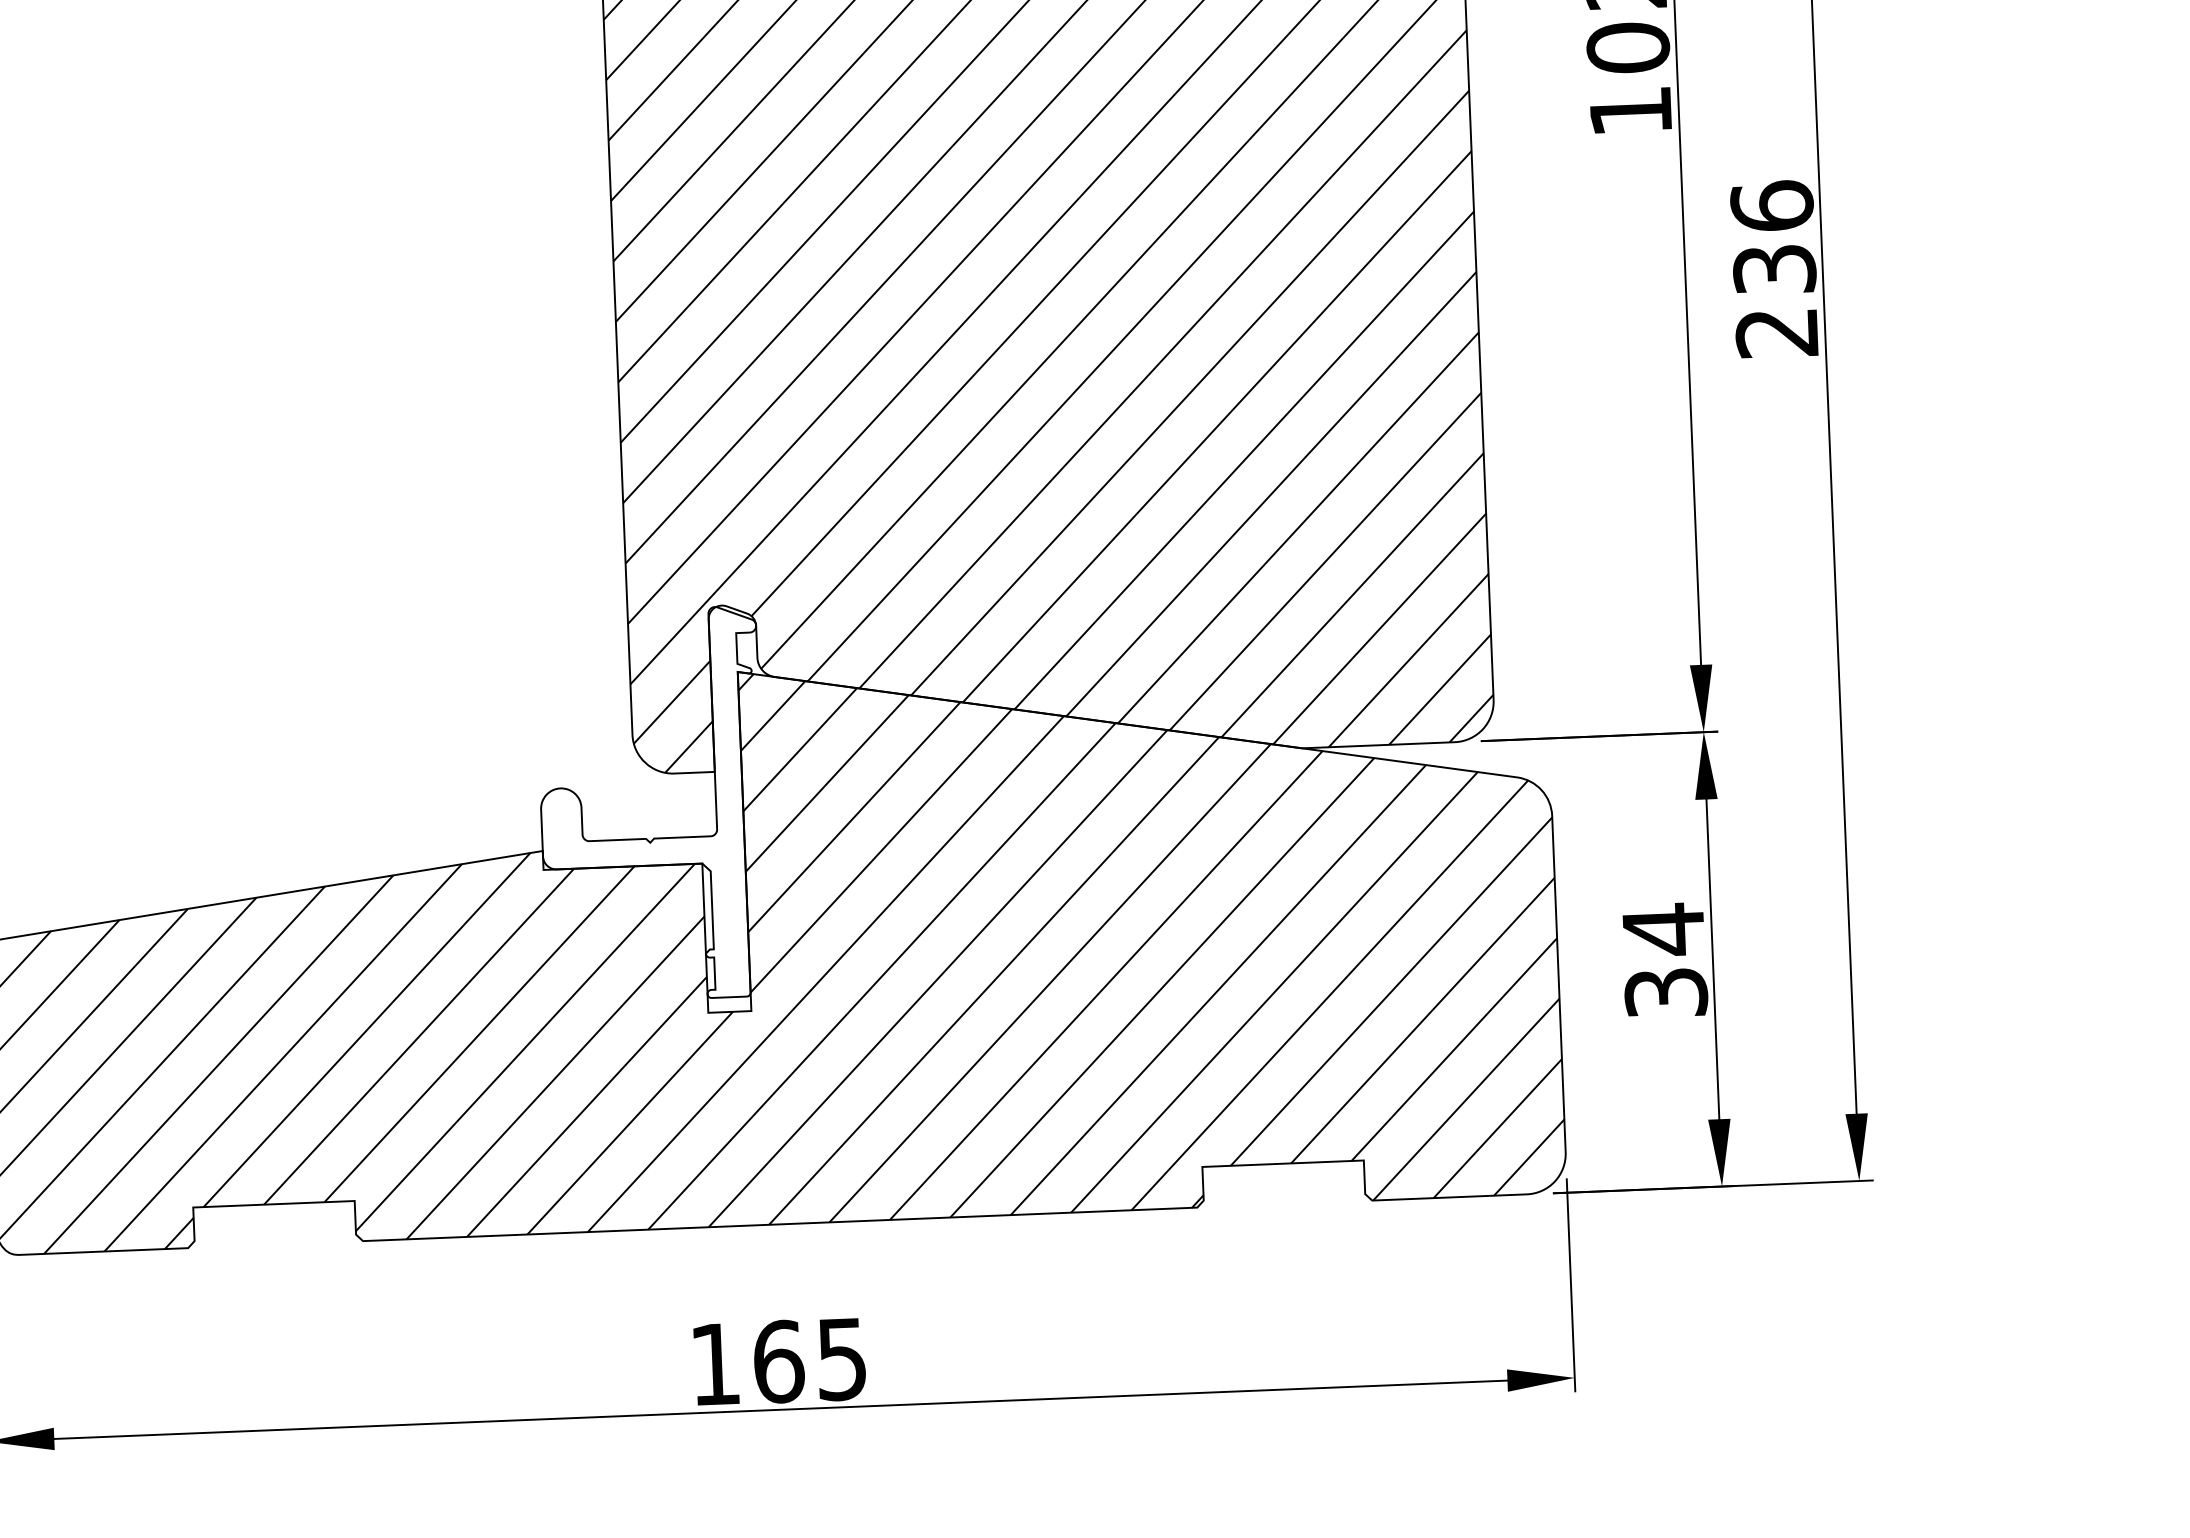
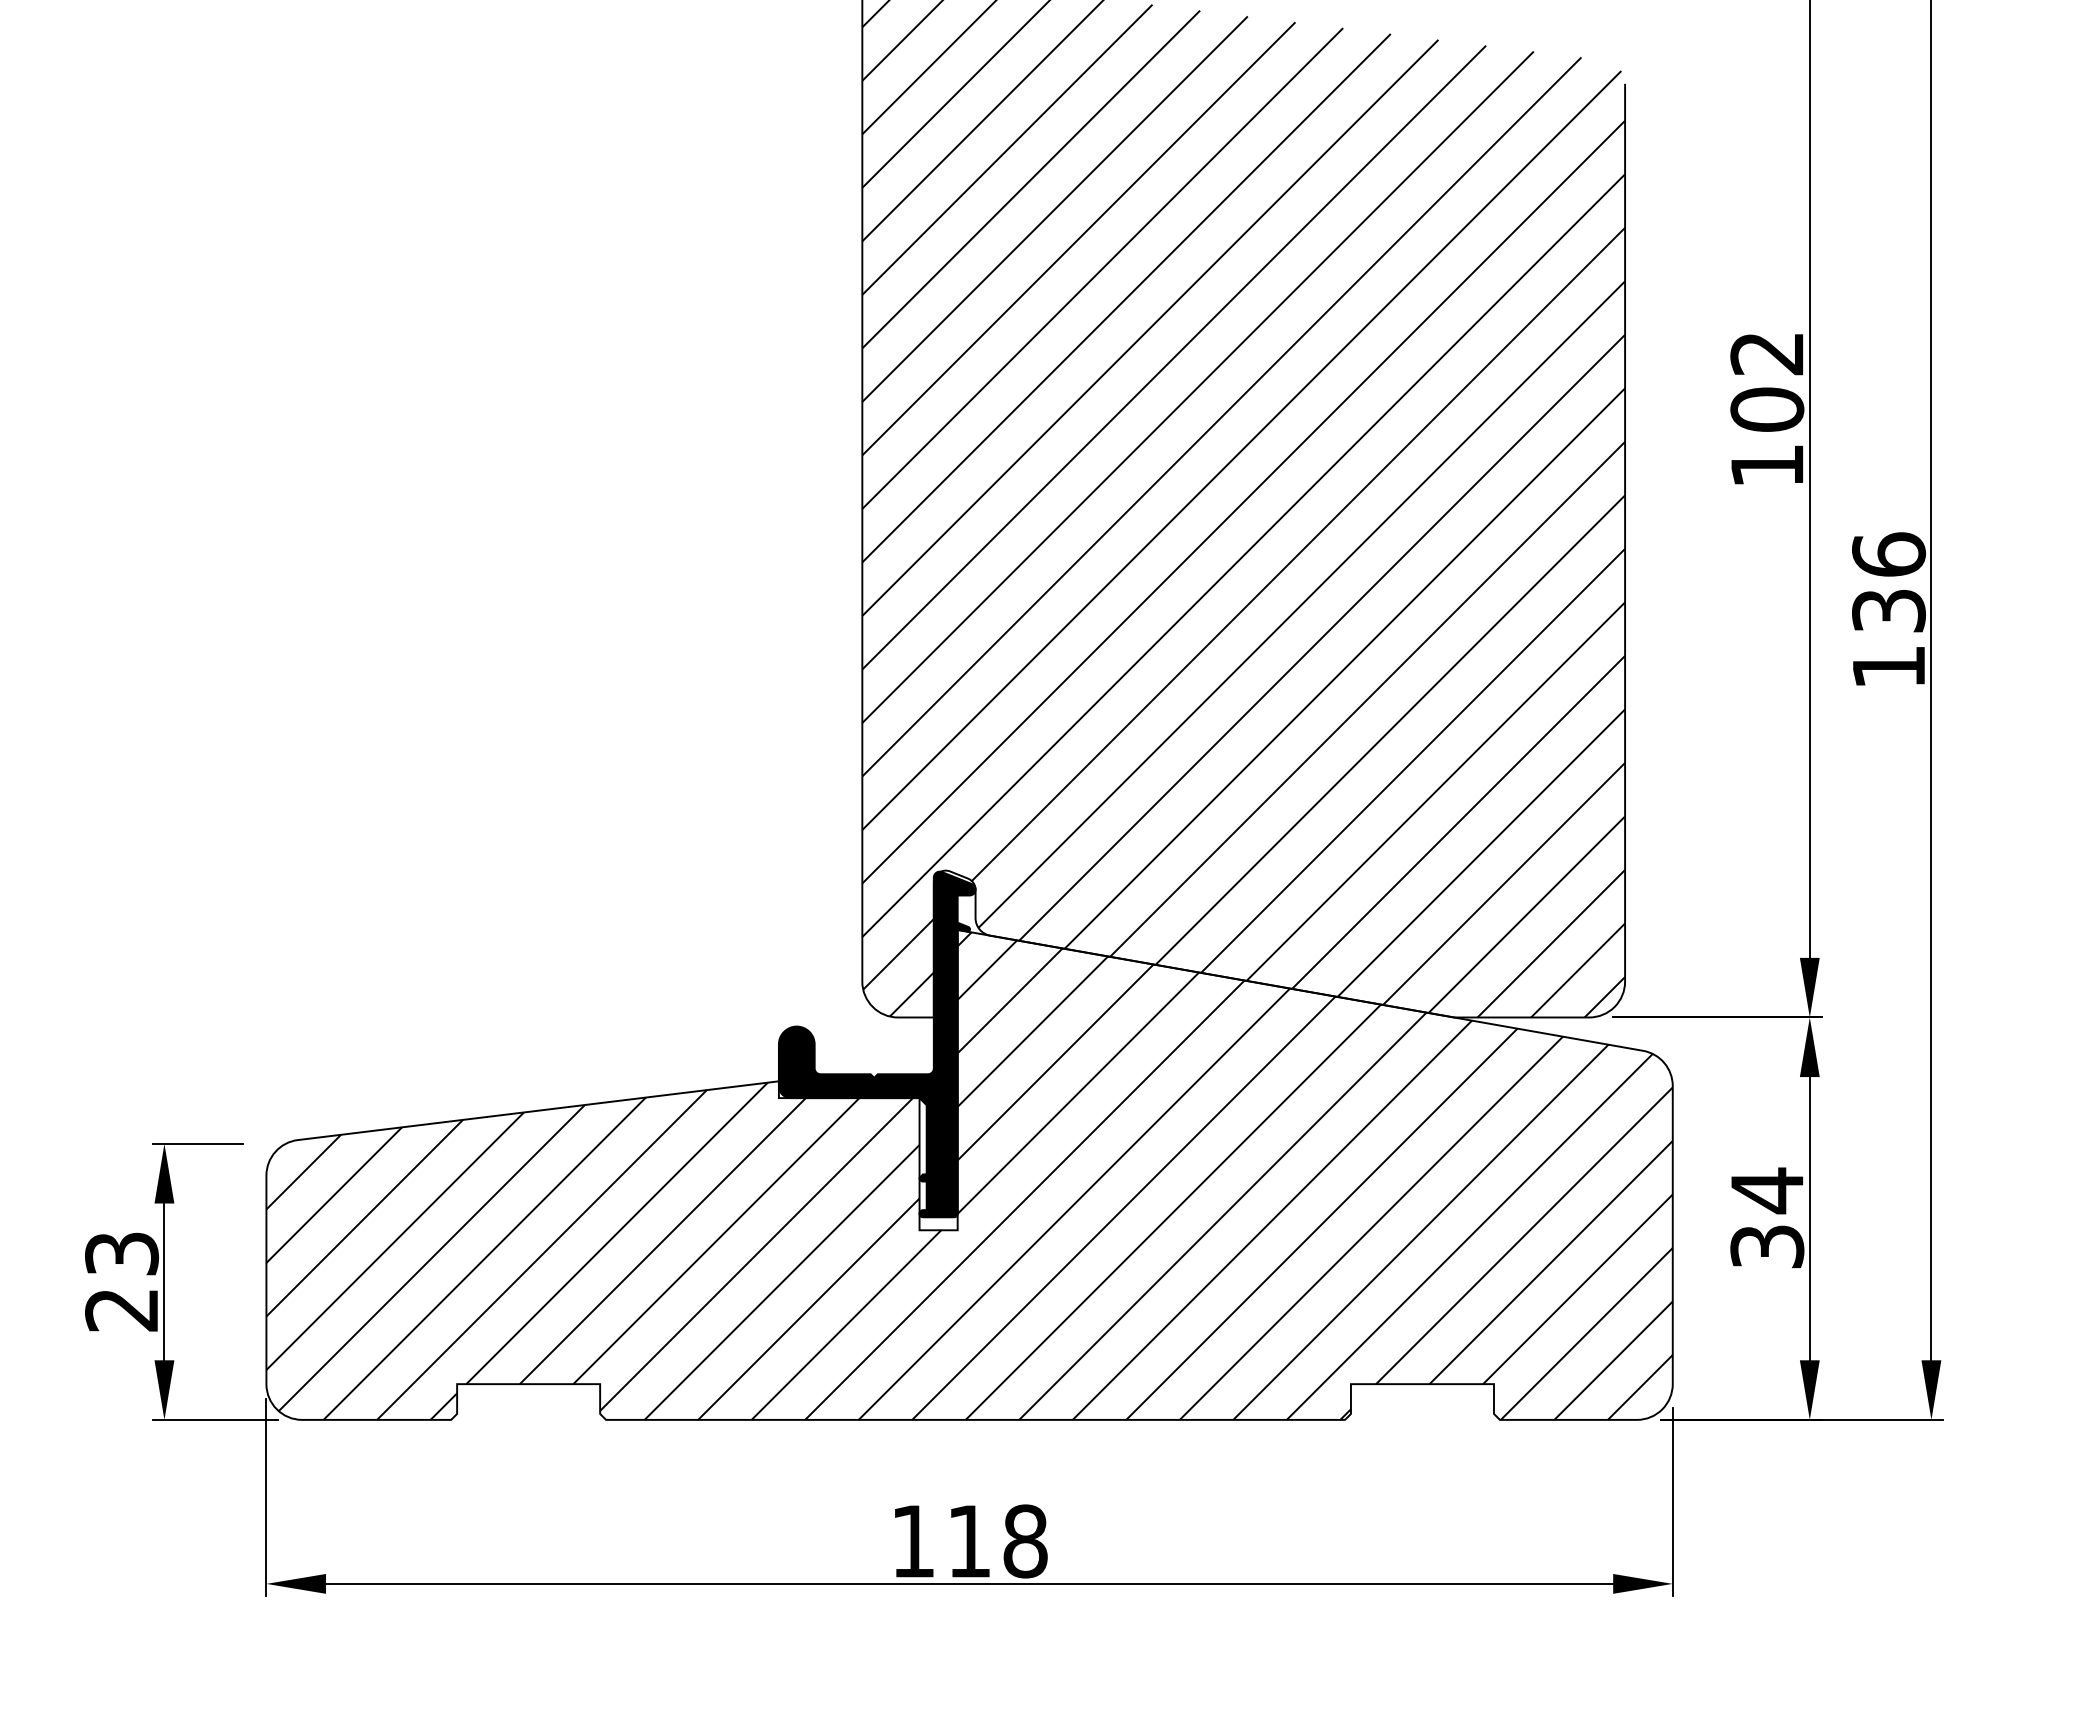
text: (1776, 333) -> (1888, 667), 236 -> 136
fill: (651, 805) -> (876, 1044), added
text: (810, 1360) -> (997, 1541), 165 -> 118

